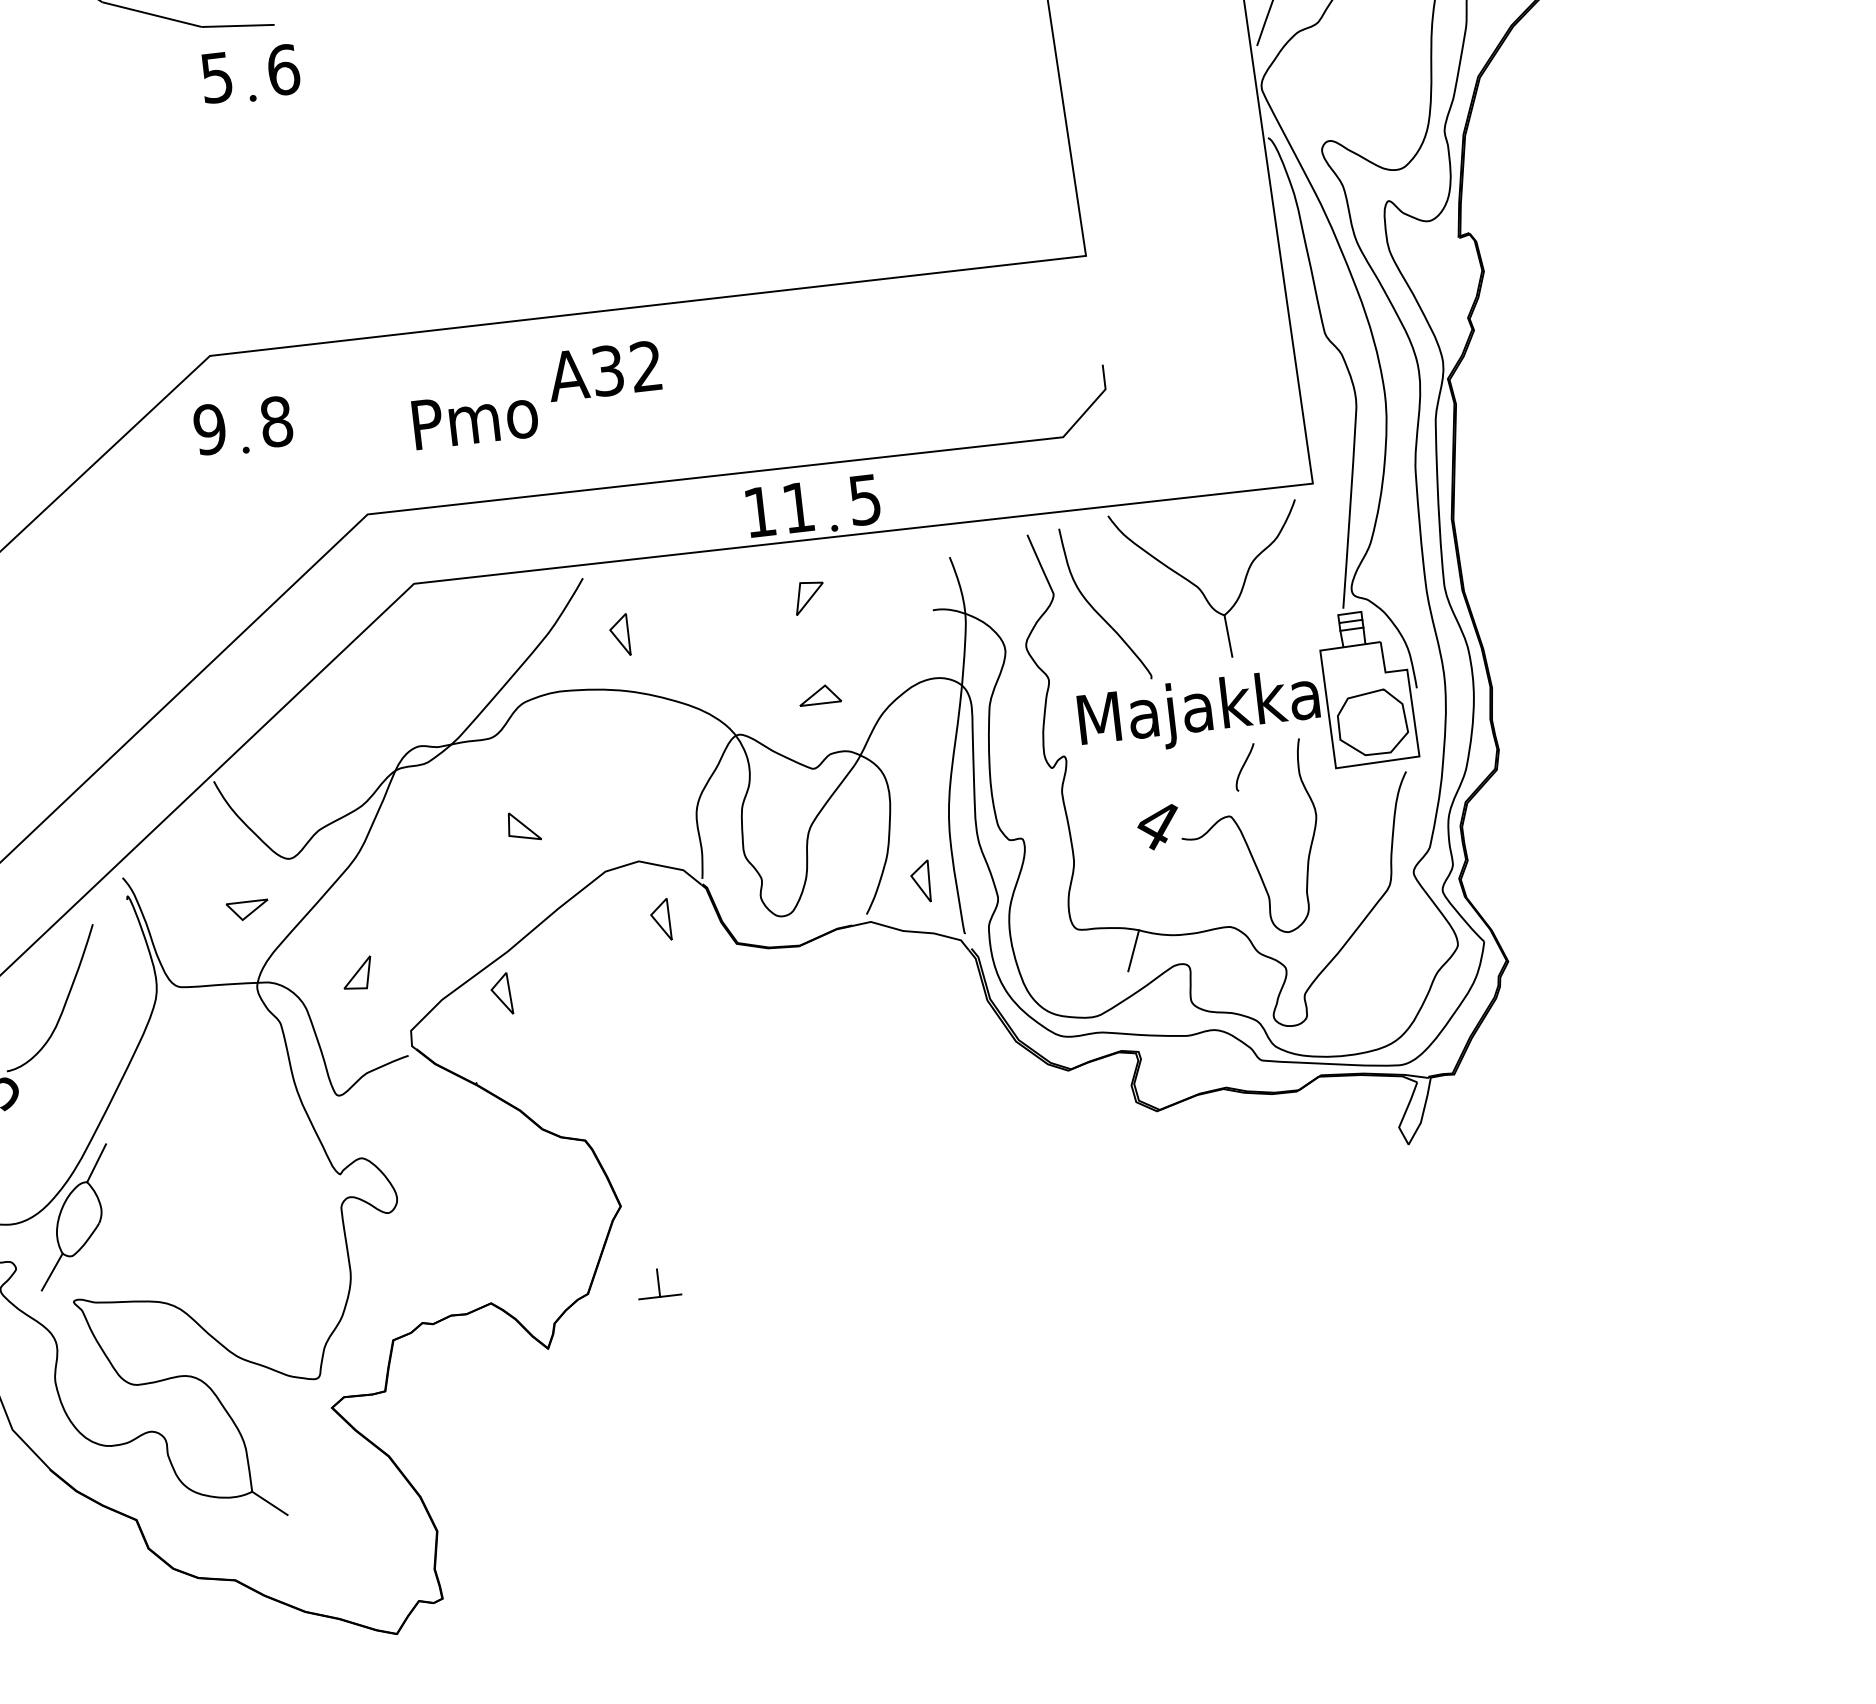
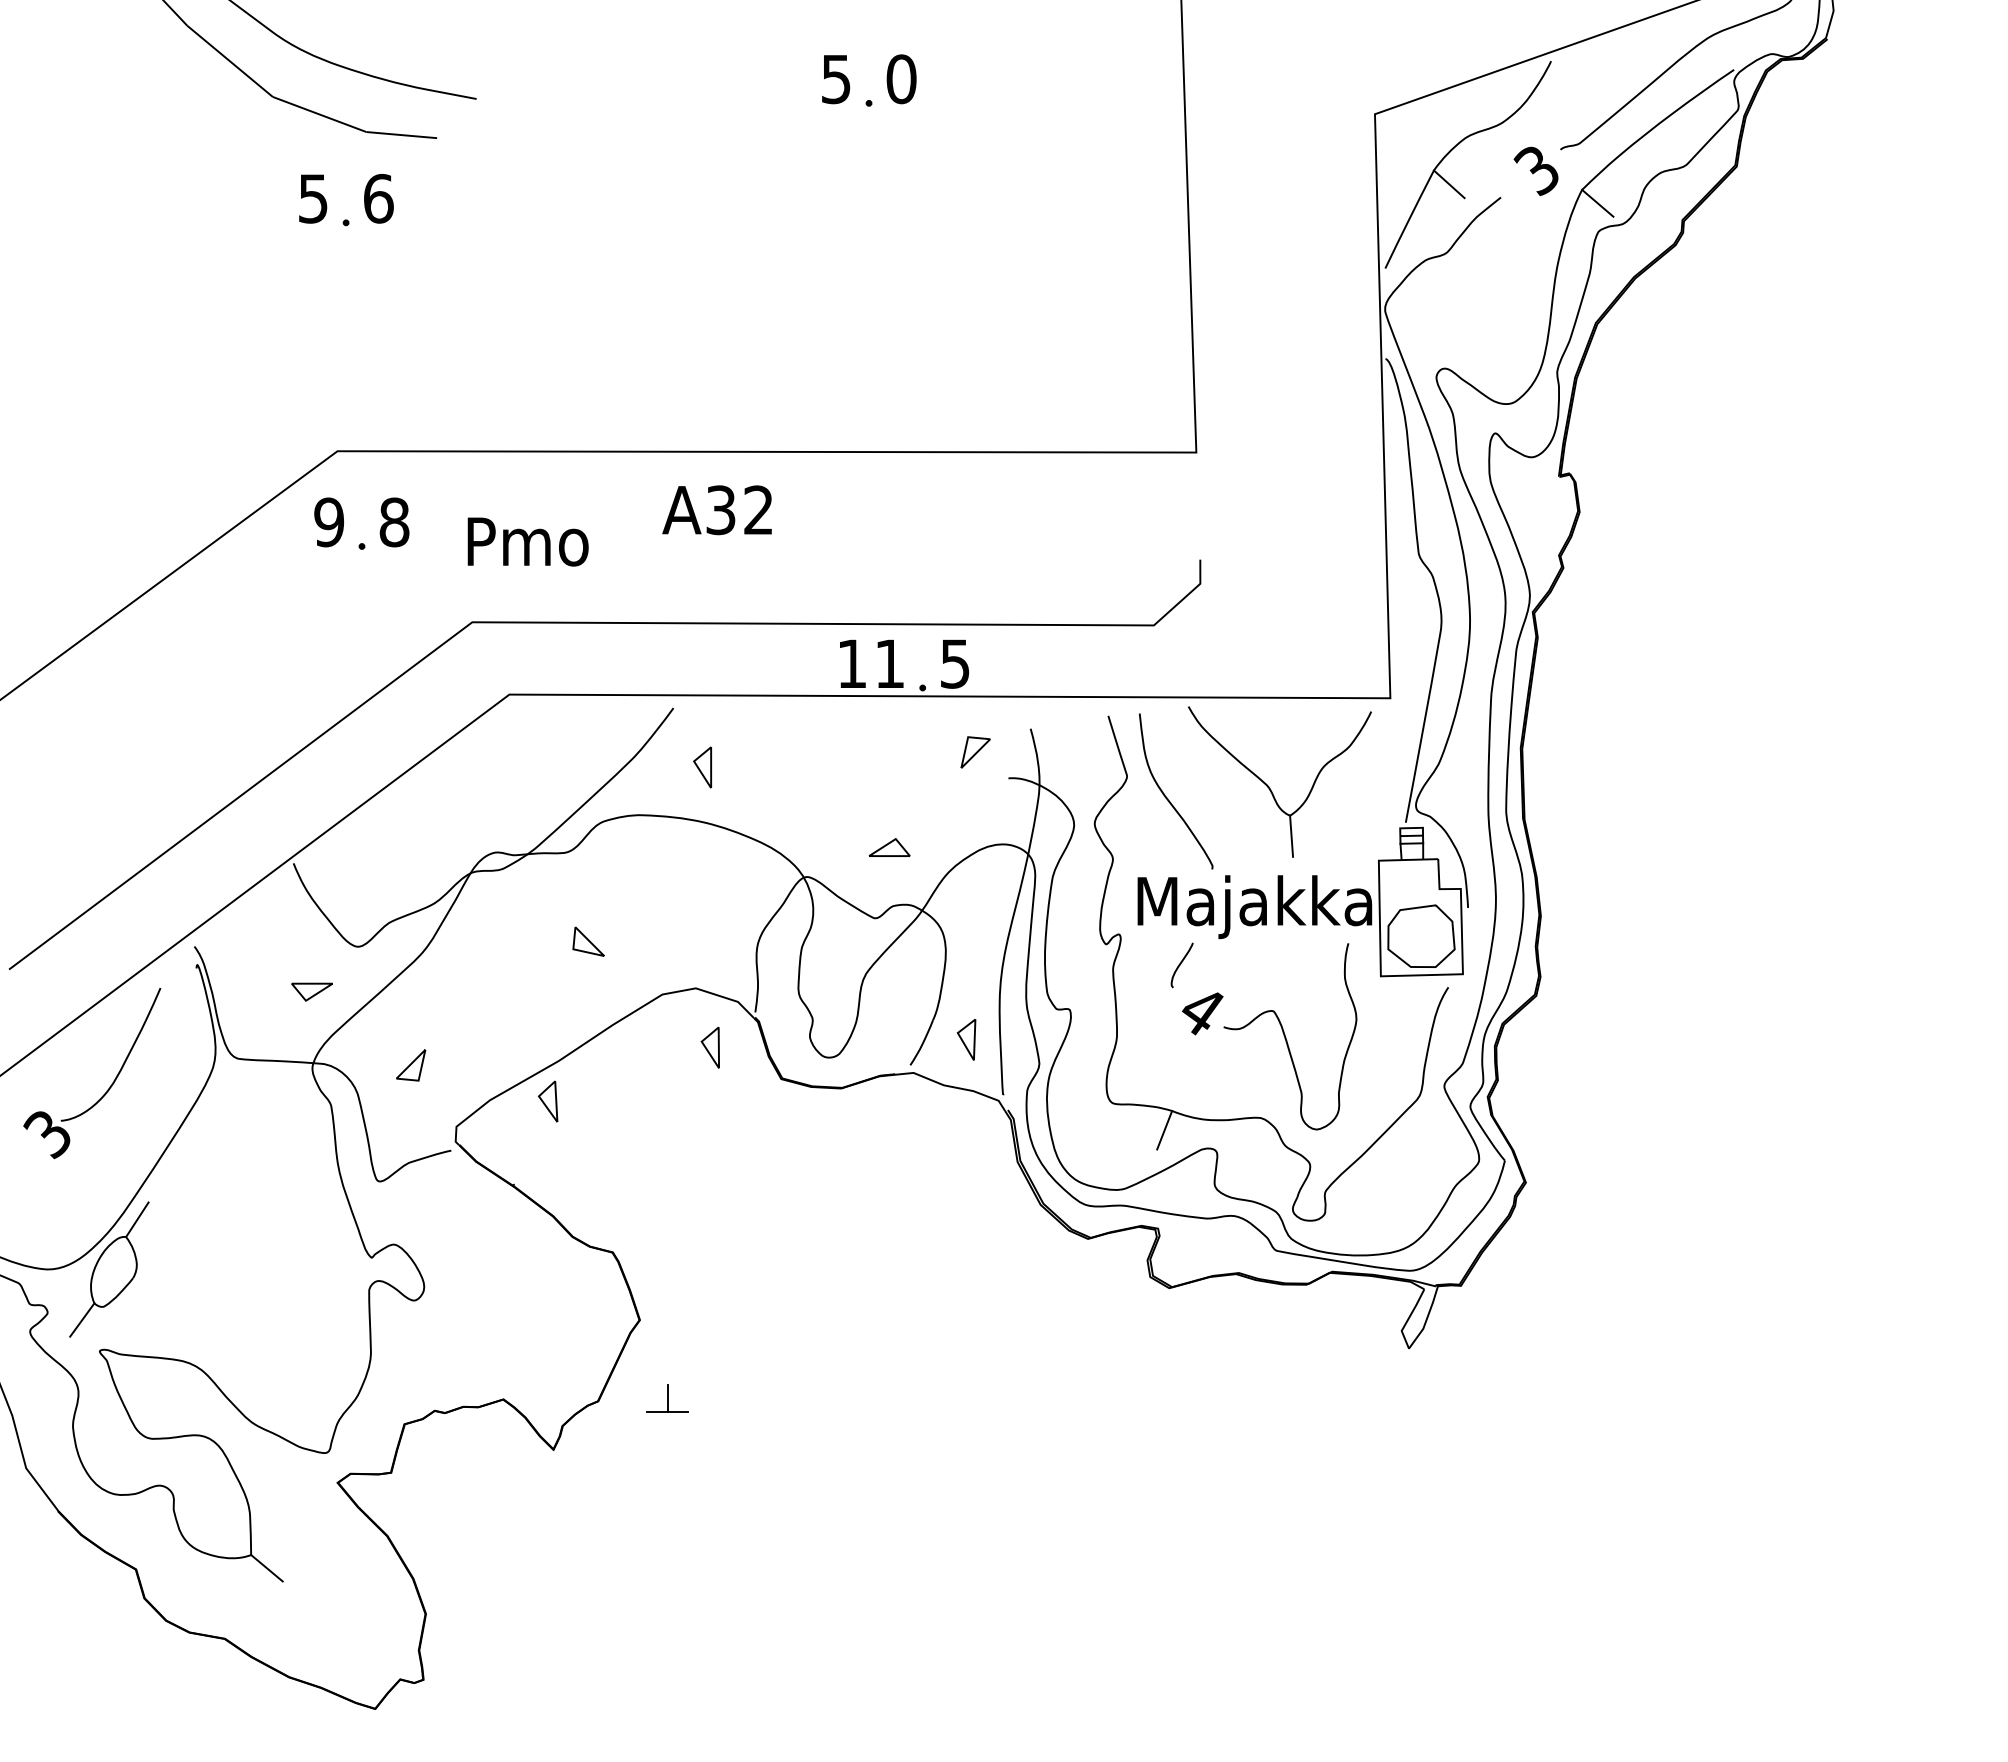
part: (269, 73) -> (364, 200), moved
text: (474, 418) -> (527, 541), moved
part: (809, 597) -> (975, 752), moved
curve: (1244, 766) -> (1181, 964), moved

